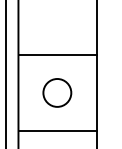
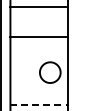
line: (57, 54) -> (39, 37), moved
circle: (57, 92) -> (50, 72), moved
line: (57, 130) -> (39, 104), solid -> dashed

